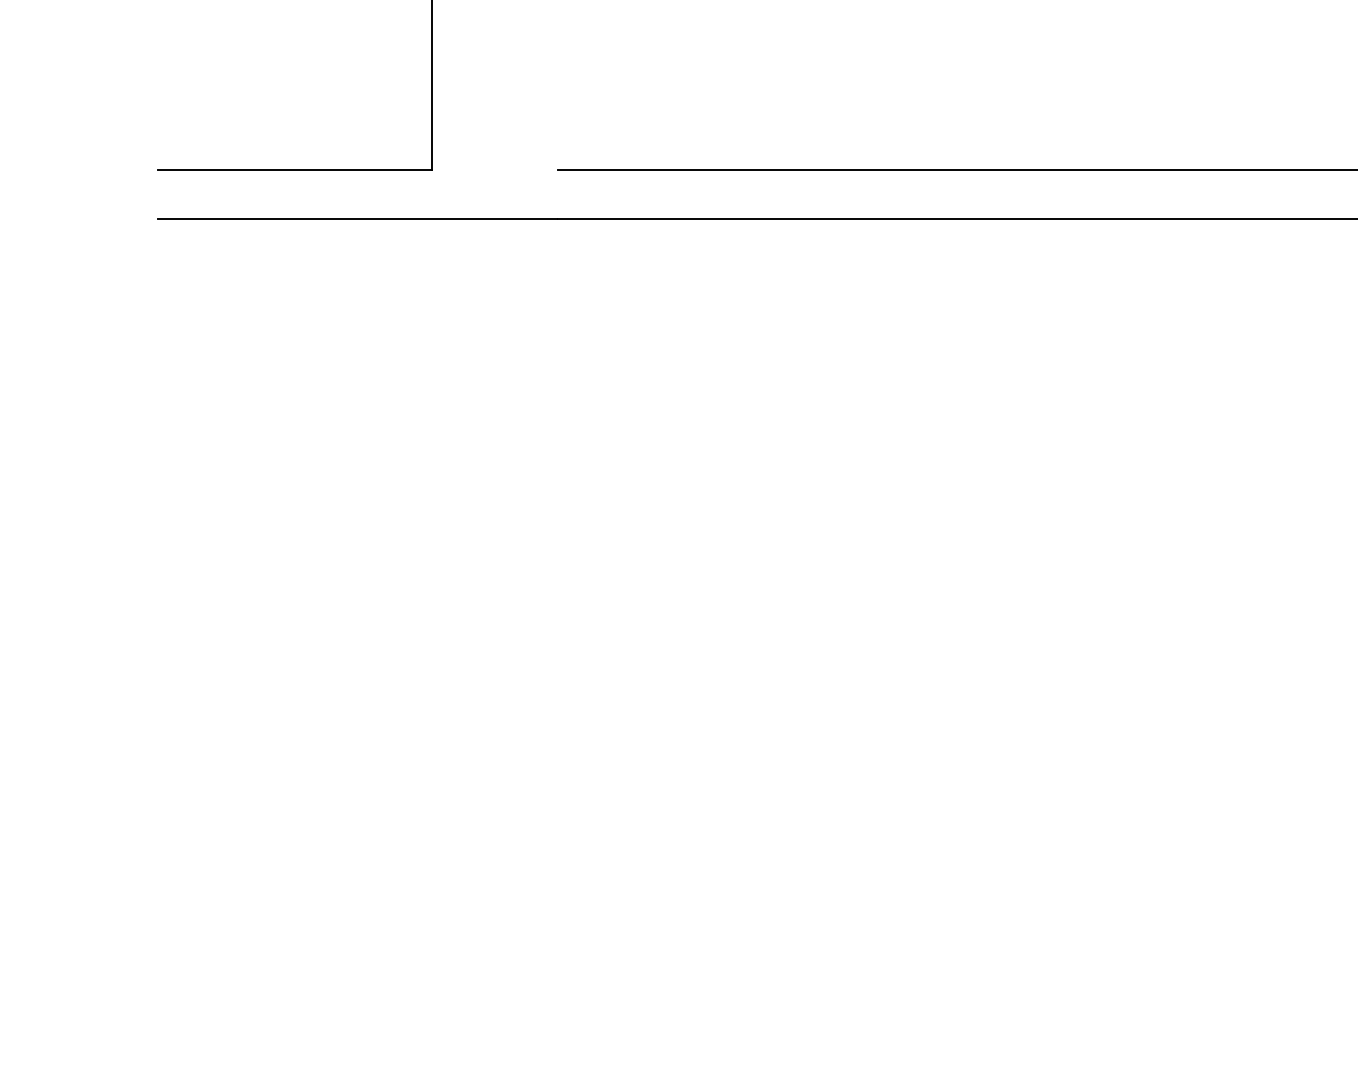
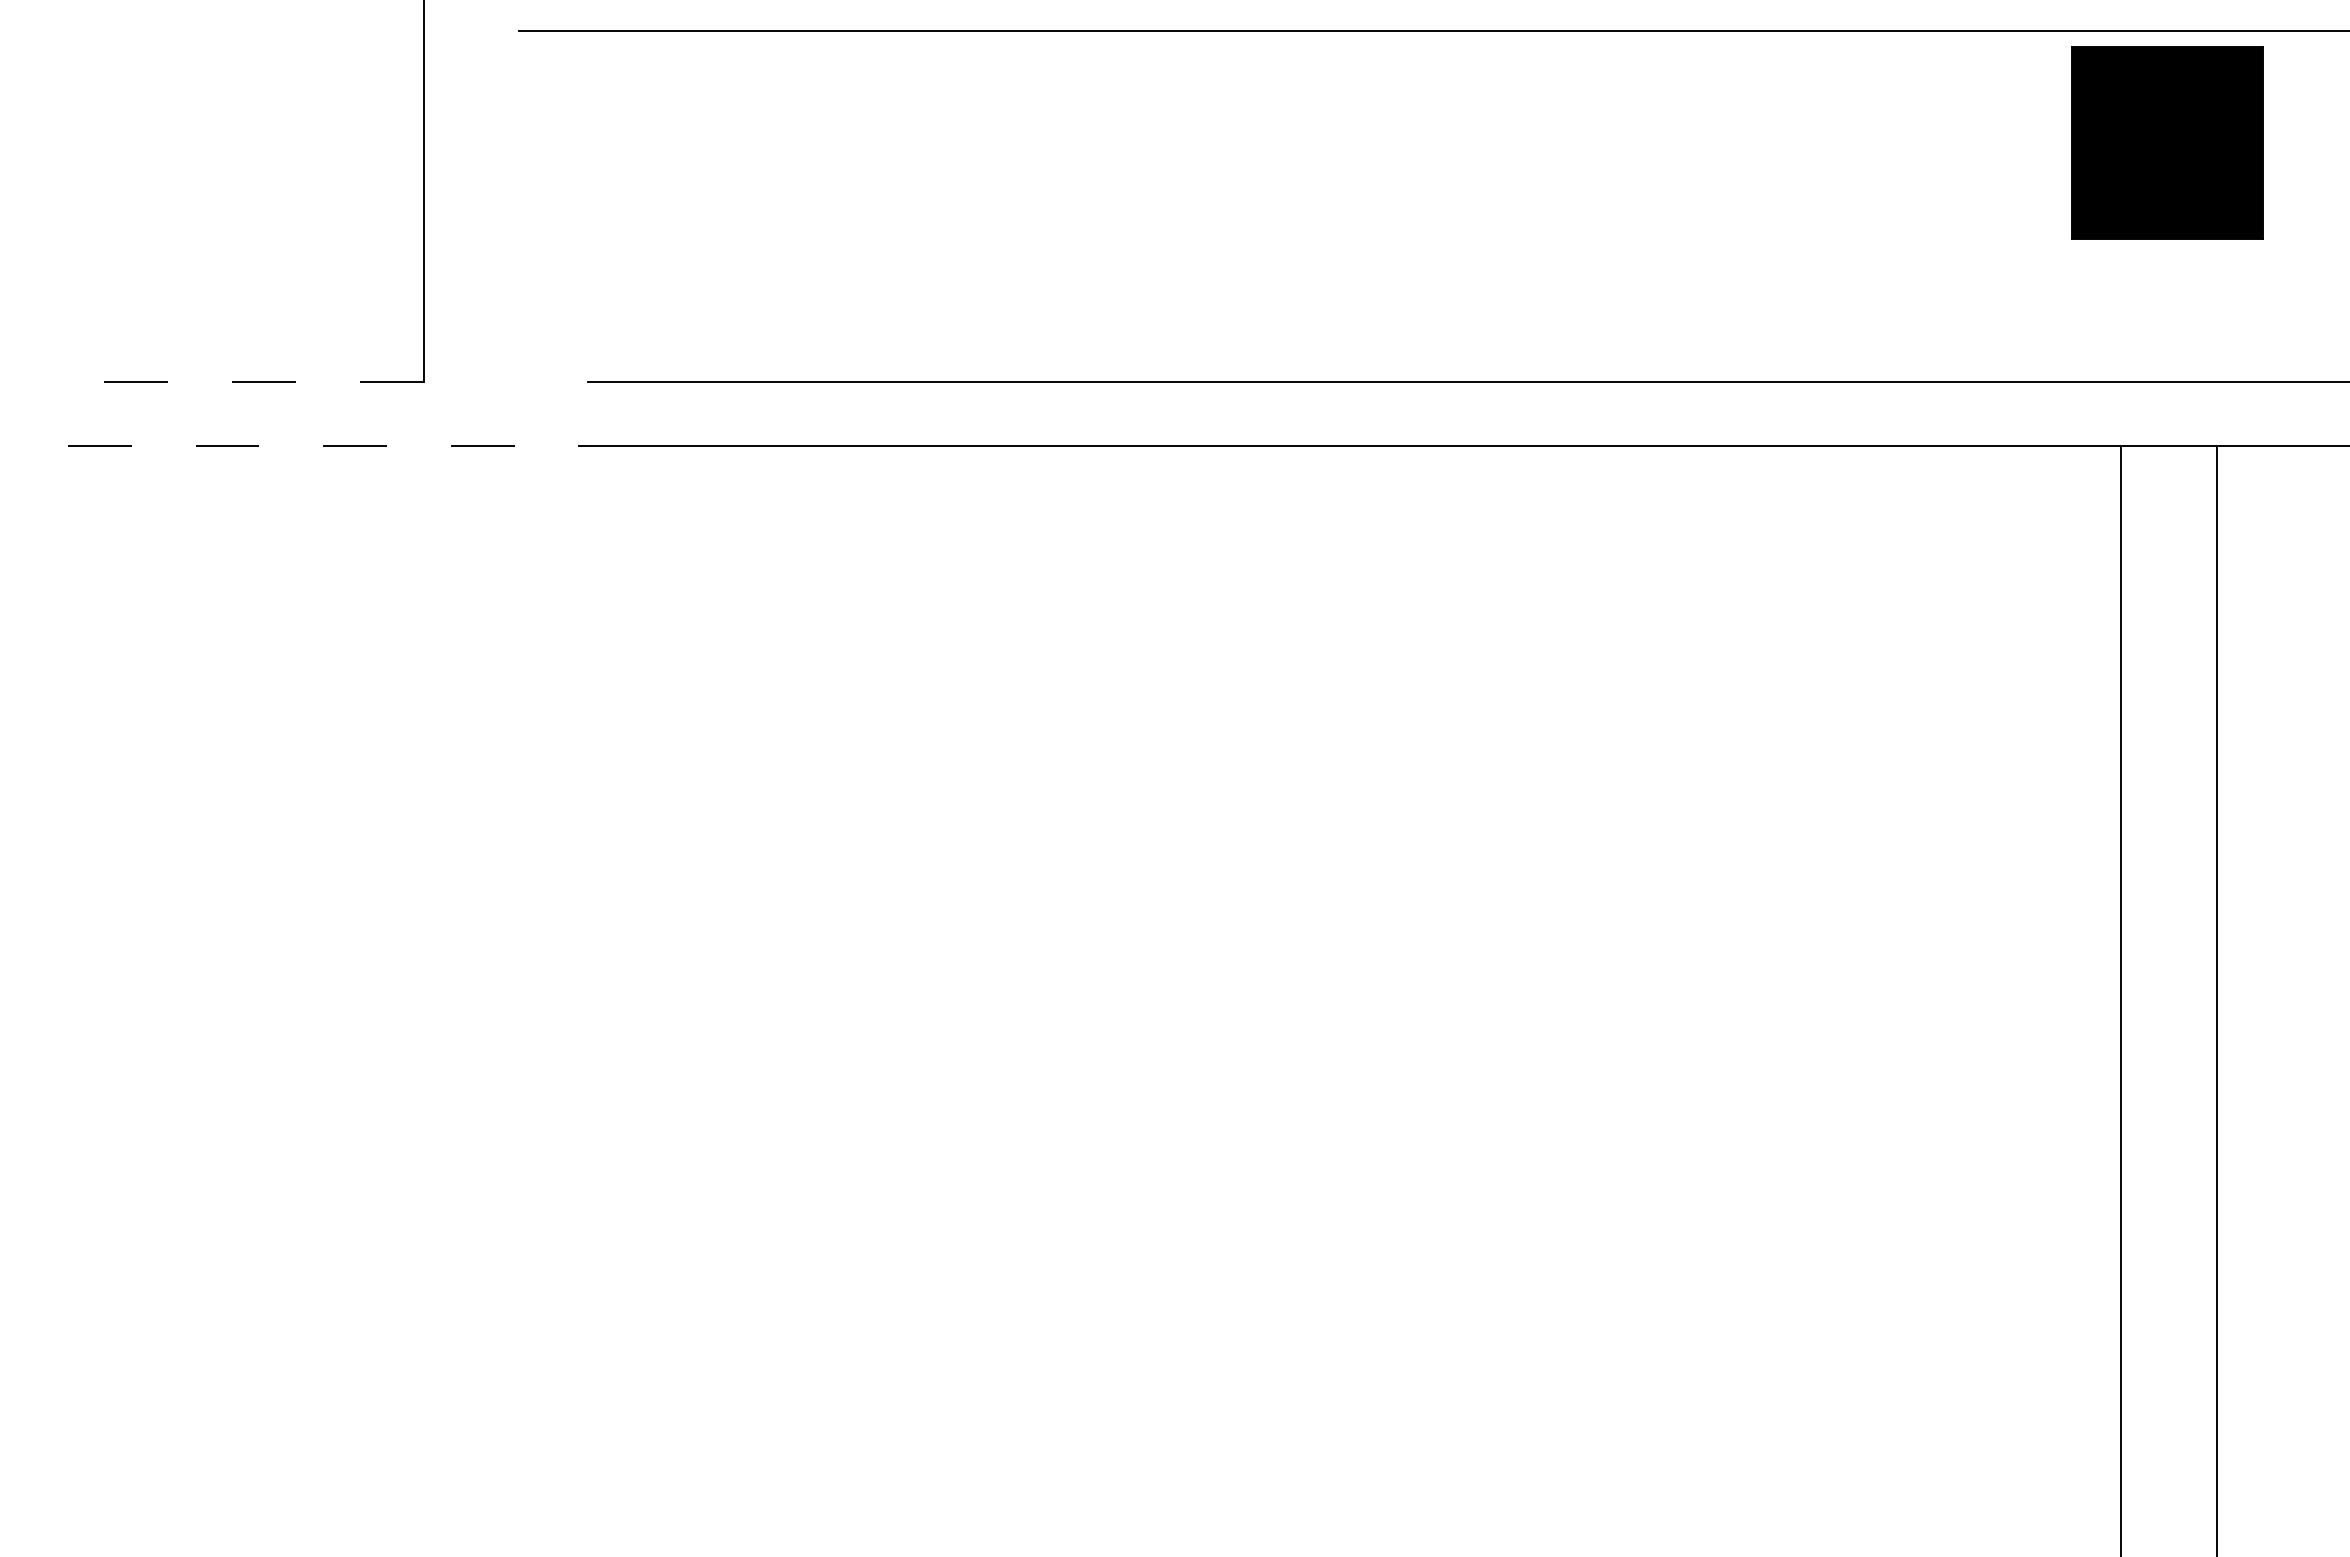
line: (294, 169) -> (245, 381), solid -> dashed
line: (357, 218) -> (327, 445), solid -> dashed

